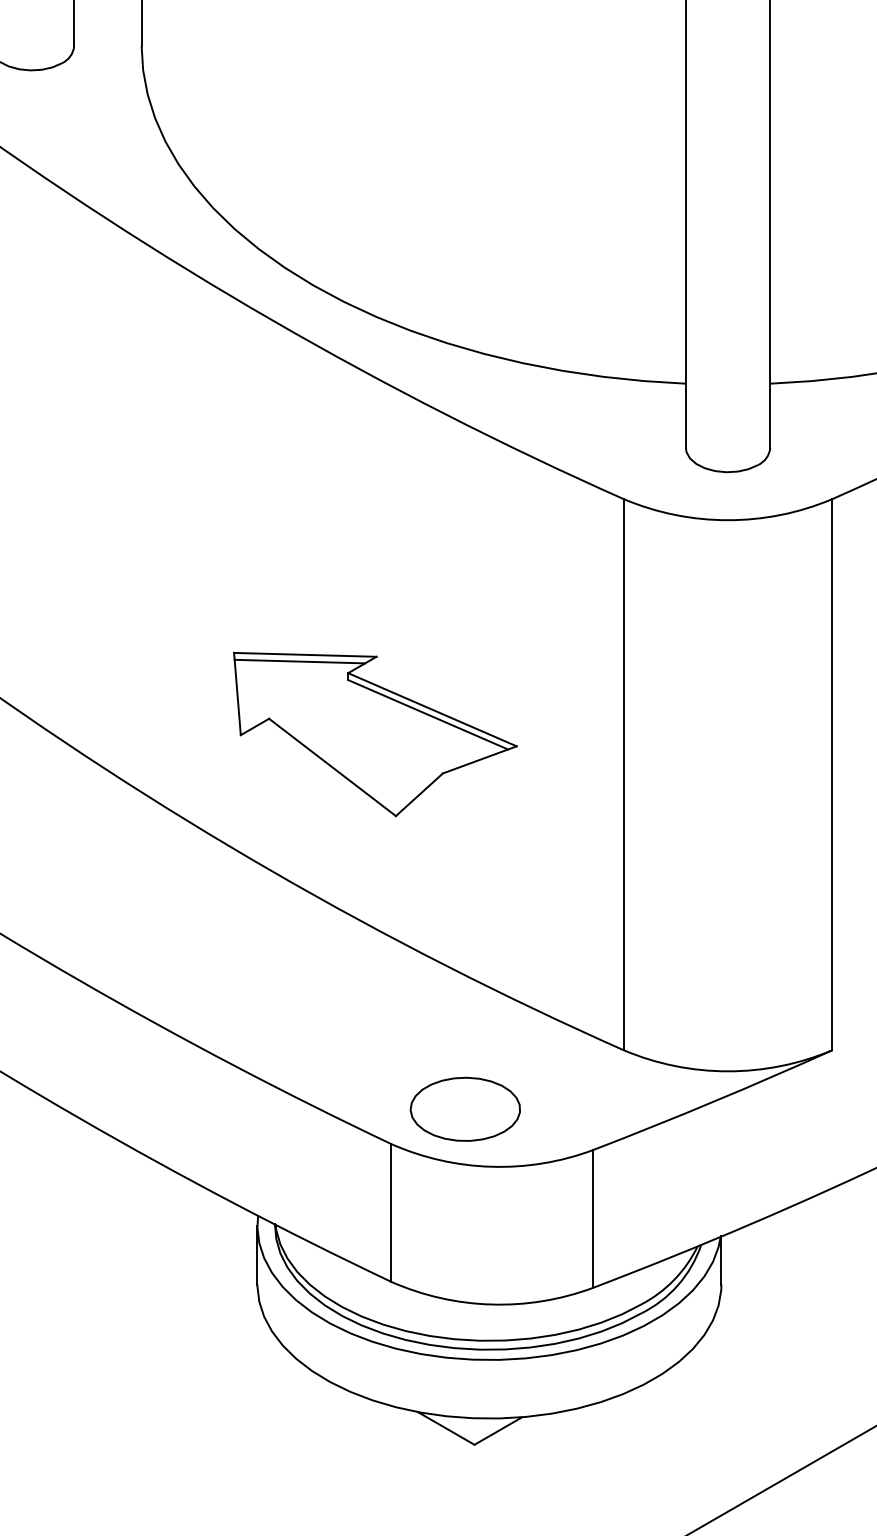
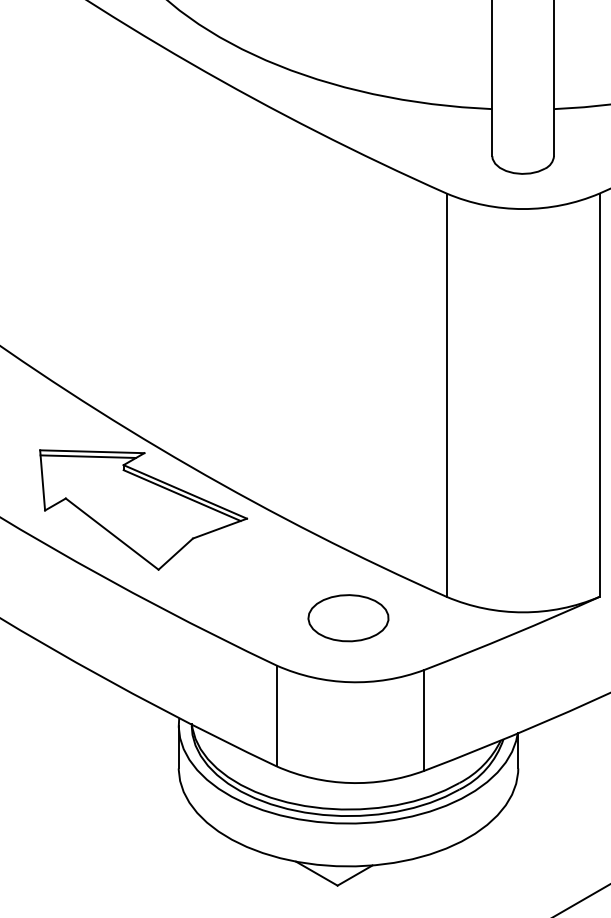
part: (375, 734) -> (143, 510), moved
part: (464, 1108) -> (347, 617), moved

